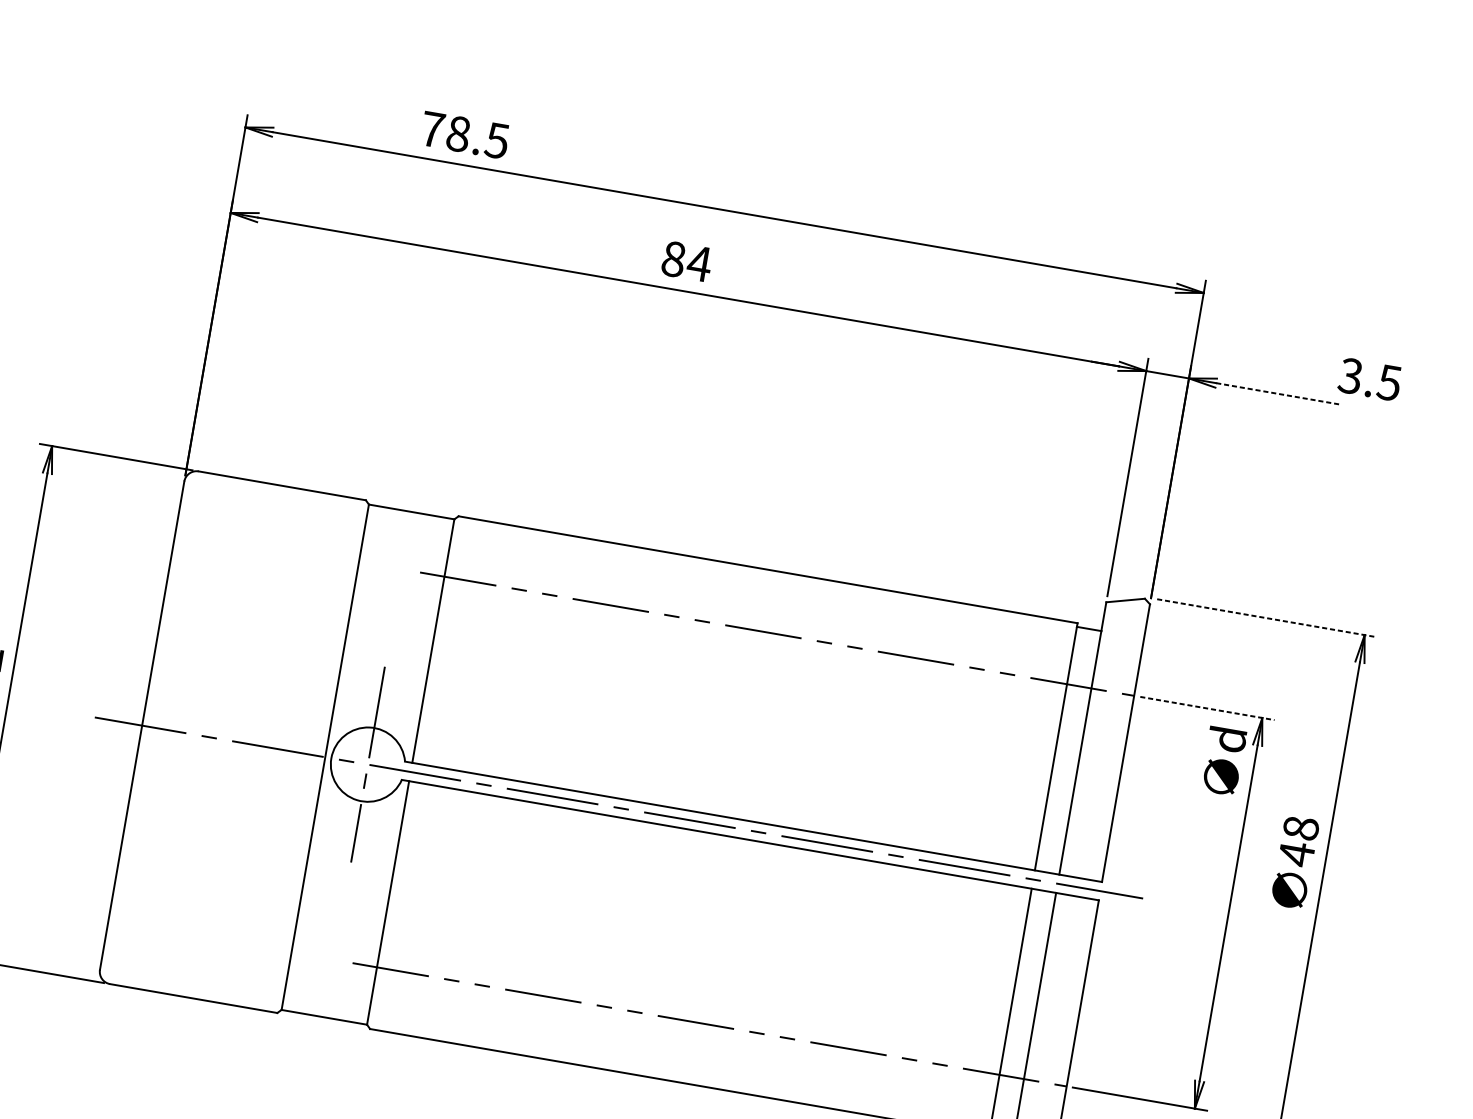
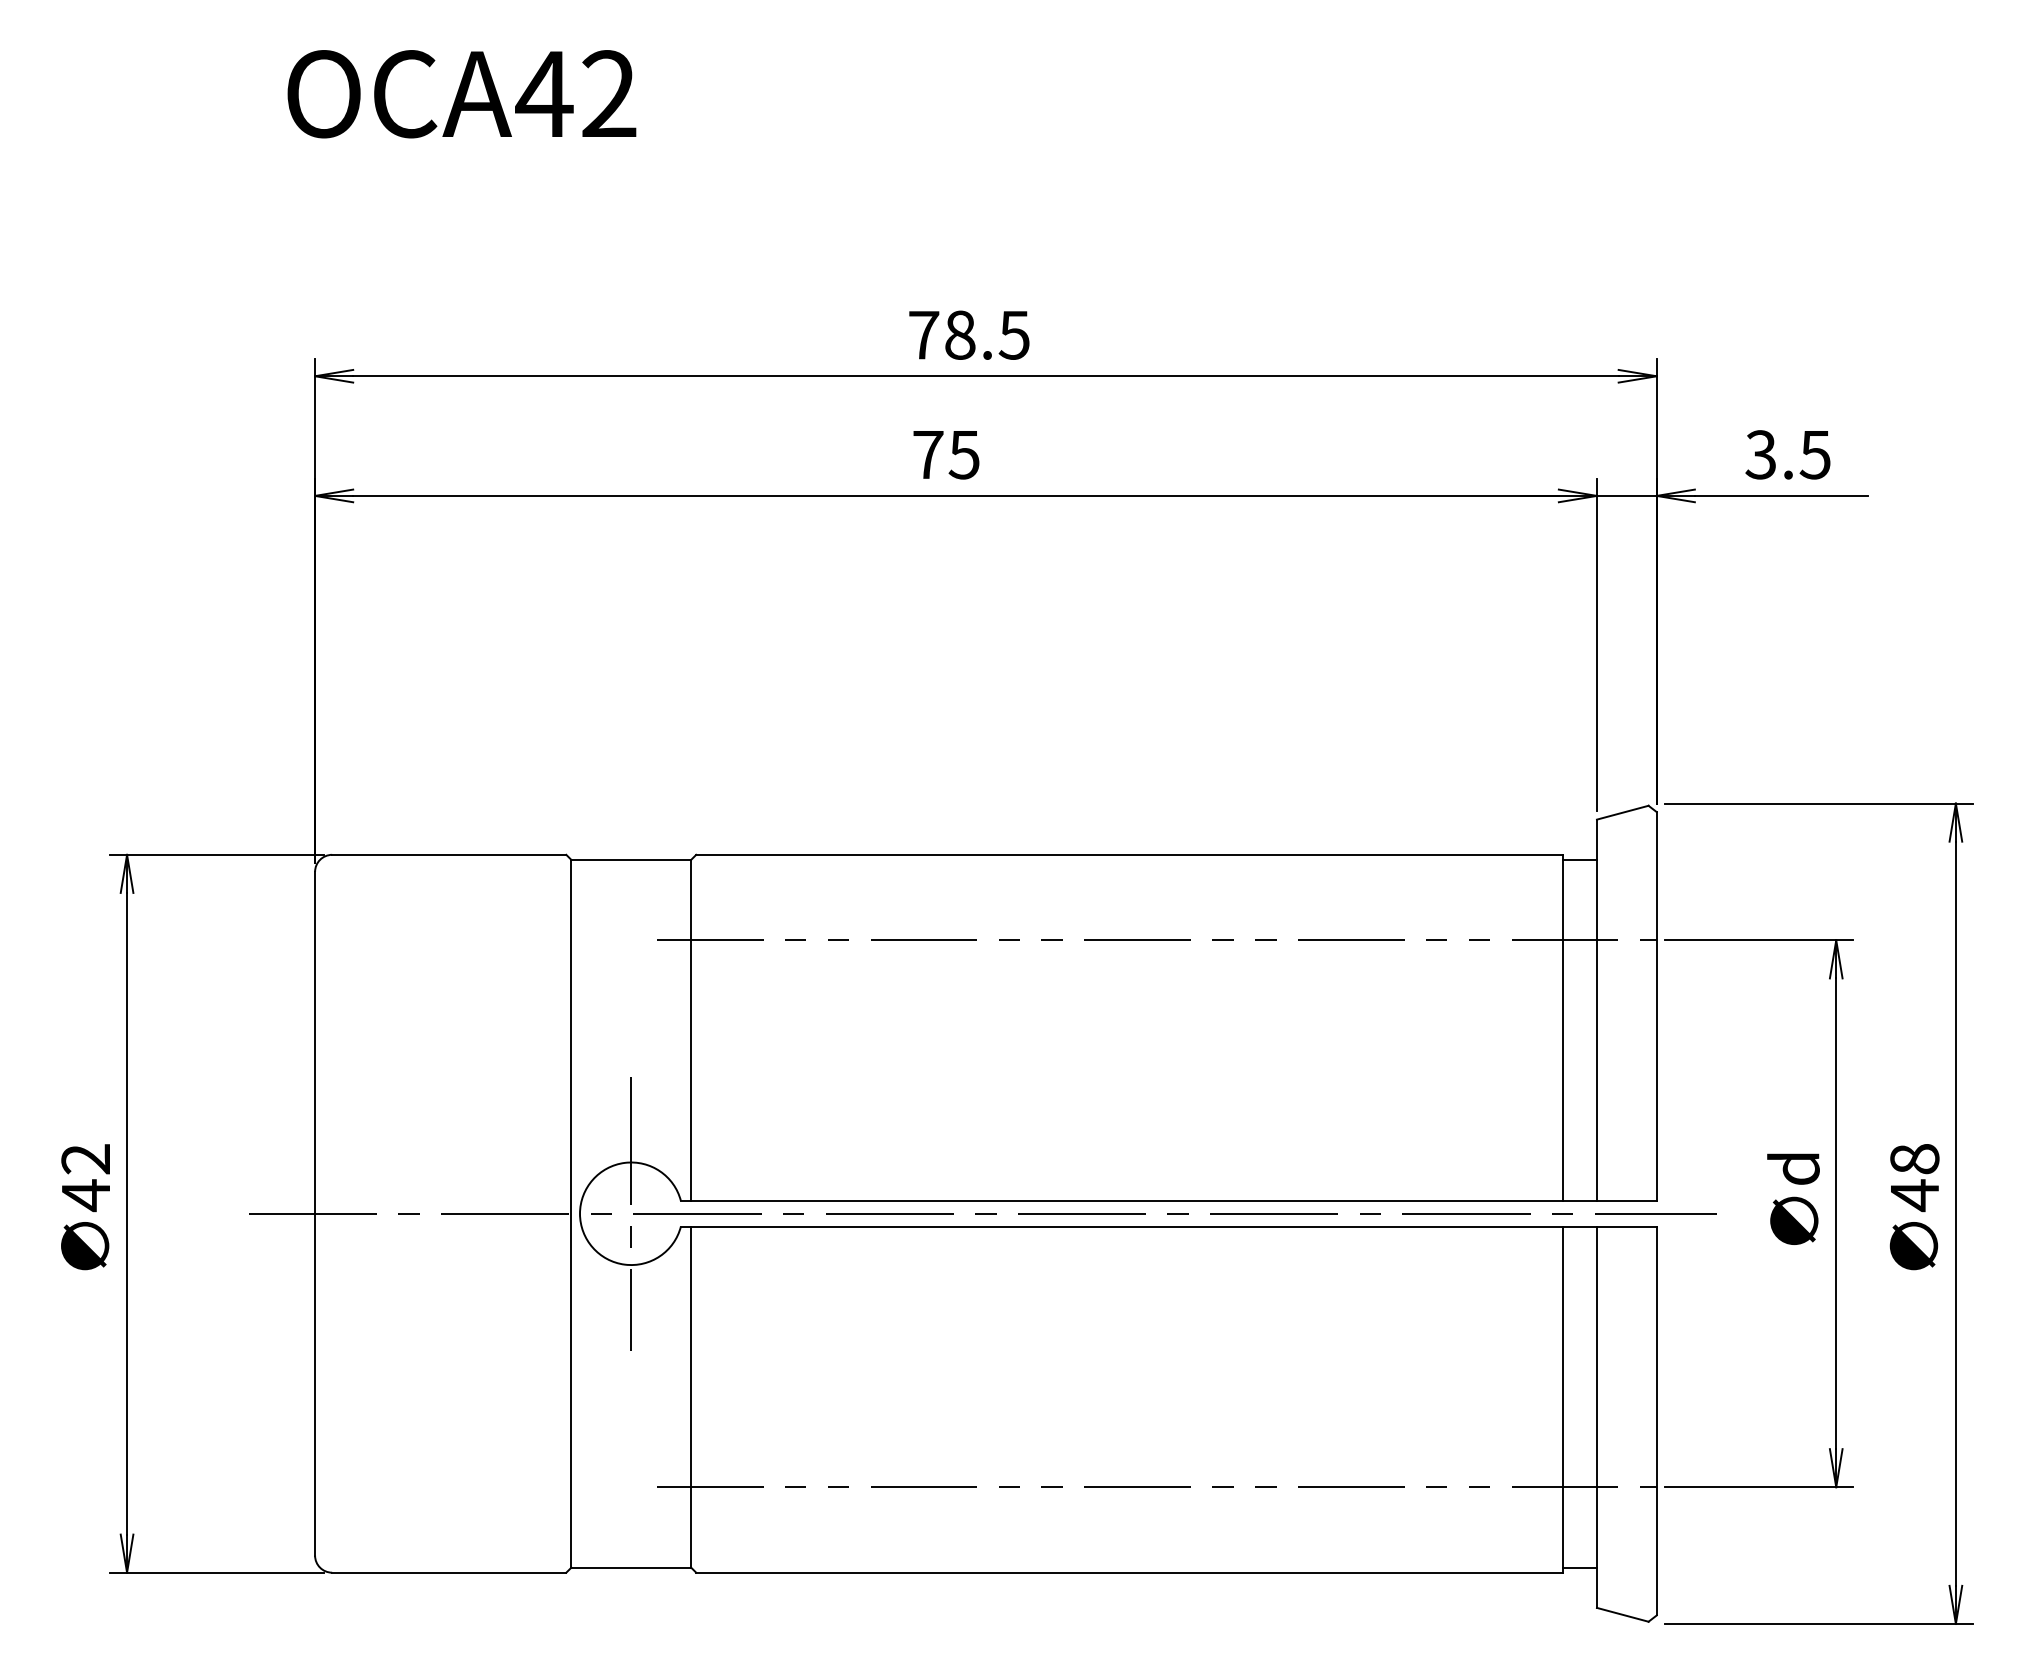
text: (465, 134) -> (969, 334), moved
text: (686, 261) -> (946, 454), 84 -> 75
text: (1369, 379) -> (1787, 454), moved
line: (1278, 393) -> (1781, 495), dashed -> solid
line: (1267, 618) -> (1819, 803), dashed -> solid
line: (1207, 708) -> (1759, 940), dashed -> solid
text: (1223, 760) -> (1793, 1198), moved
text: (1294, 862) -> (1914, 1207), moved

